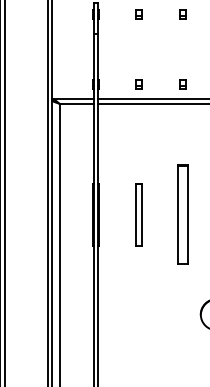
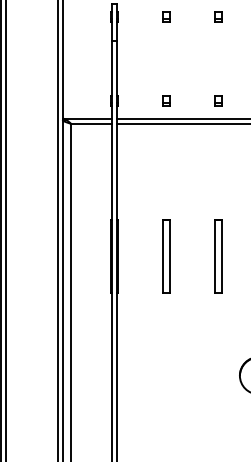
part: (182, 214) -> (218, 256), size x0.62

